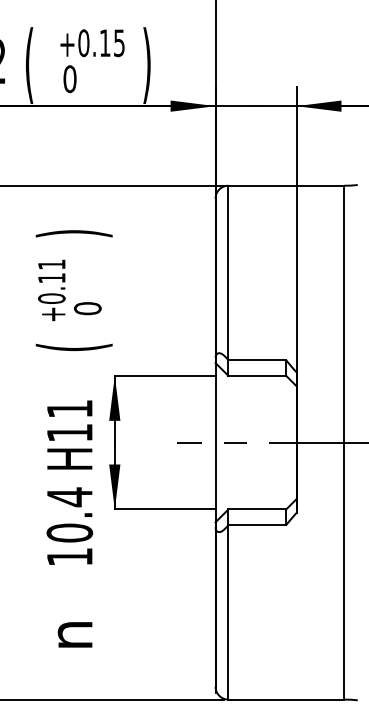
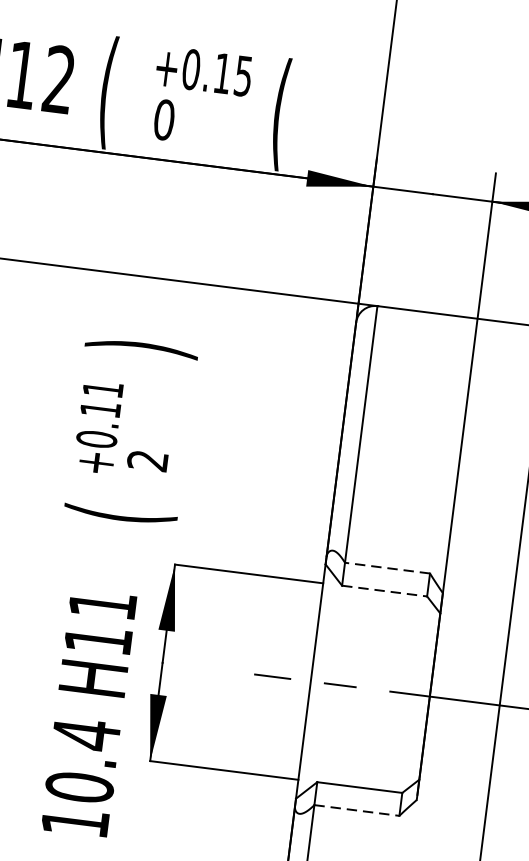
text: (146, 65) -> (279, 114), ) -> (
text: (87, 308) -> (147, 460), 0 -> 2
line: (257, 360) -> (387, 568), solid -> dashed
line: (257, 375) -> (384, 590), solid -> dashed
line: (257, 525) -> (357, 811), solid -> dashed

